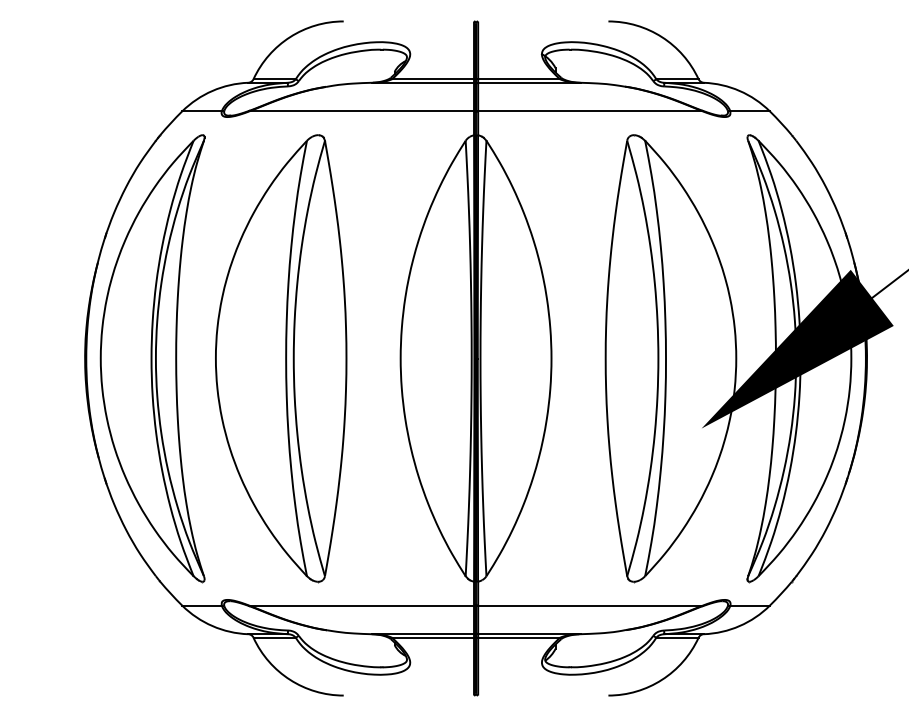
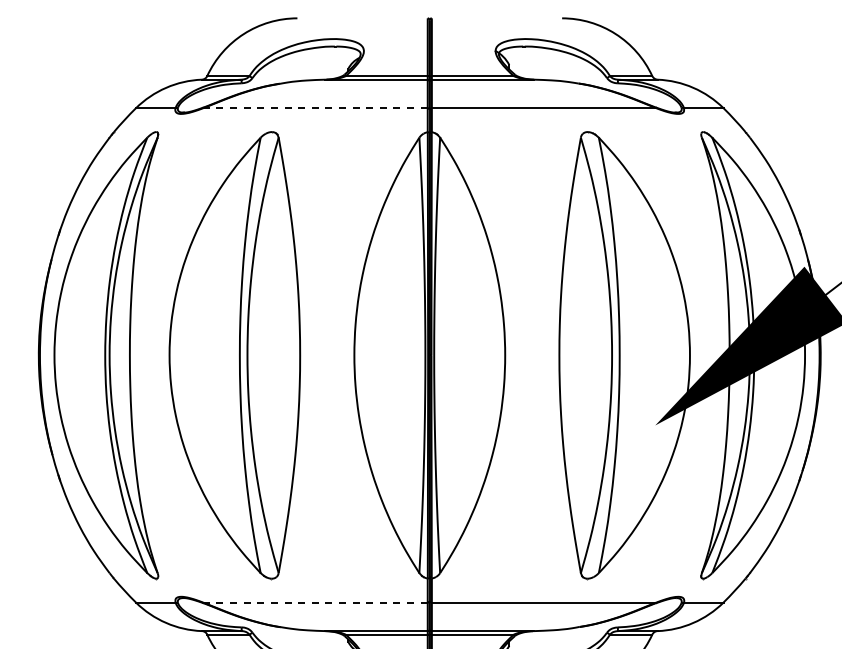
line: (361, 111) -> (315, 108), solid -> dashed
line: (361, 605) -> (315, 602), solid -> dashed

